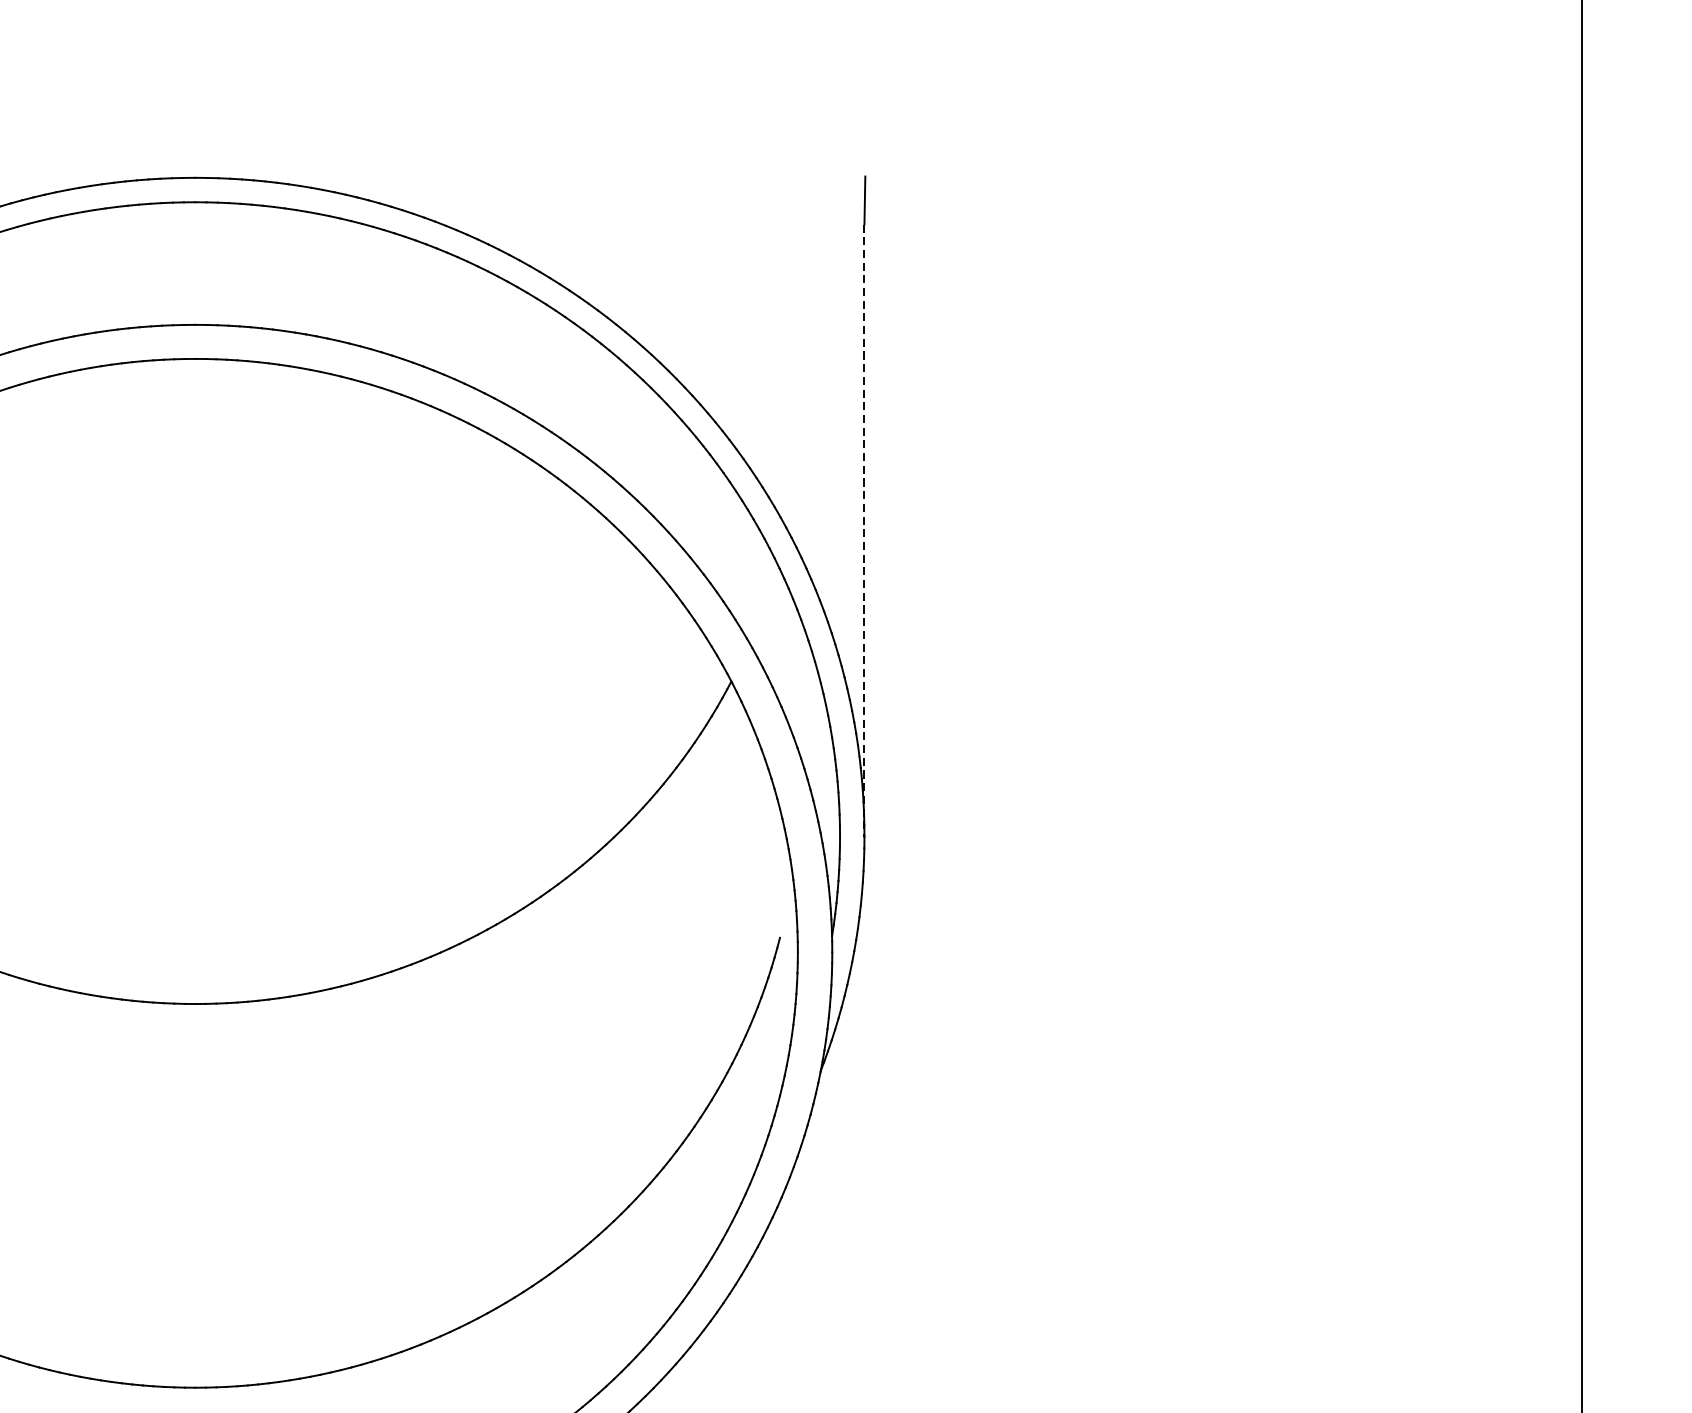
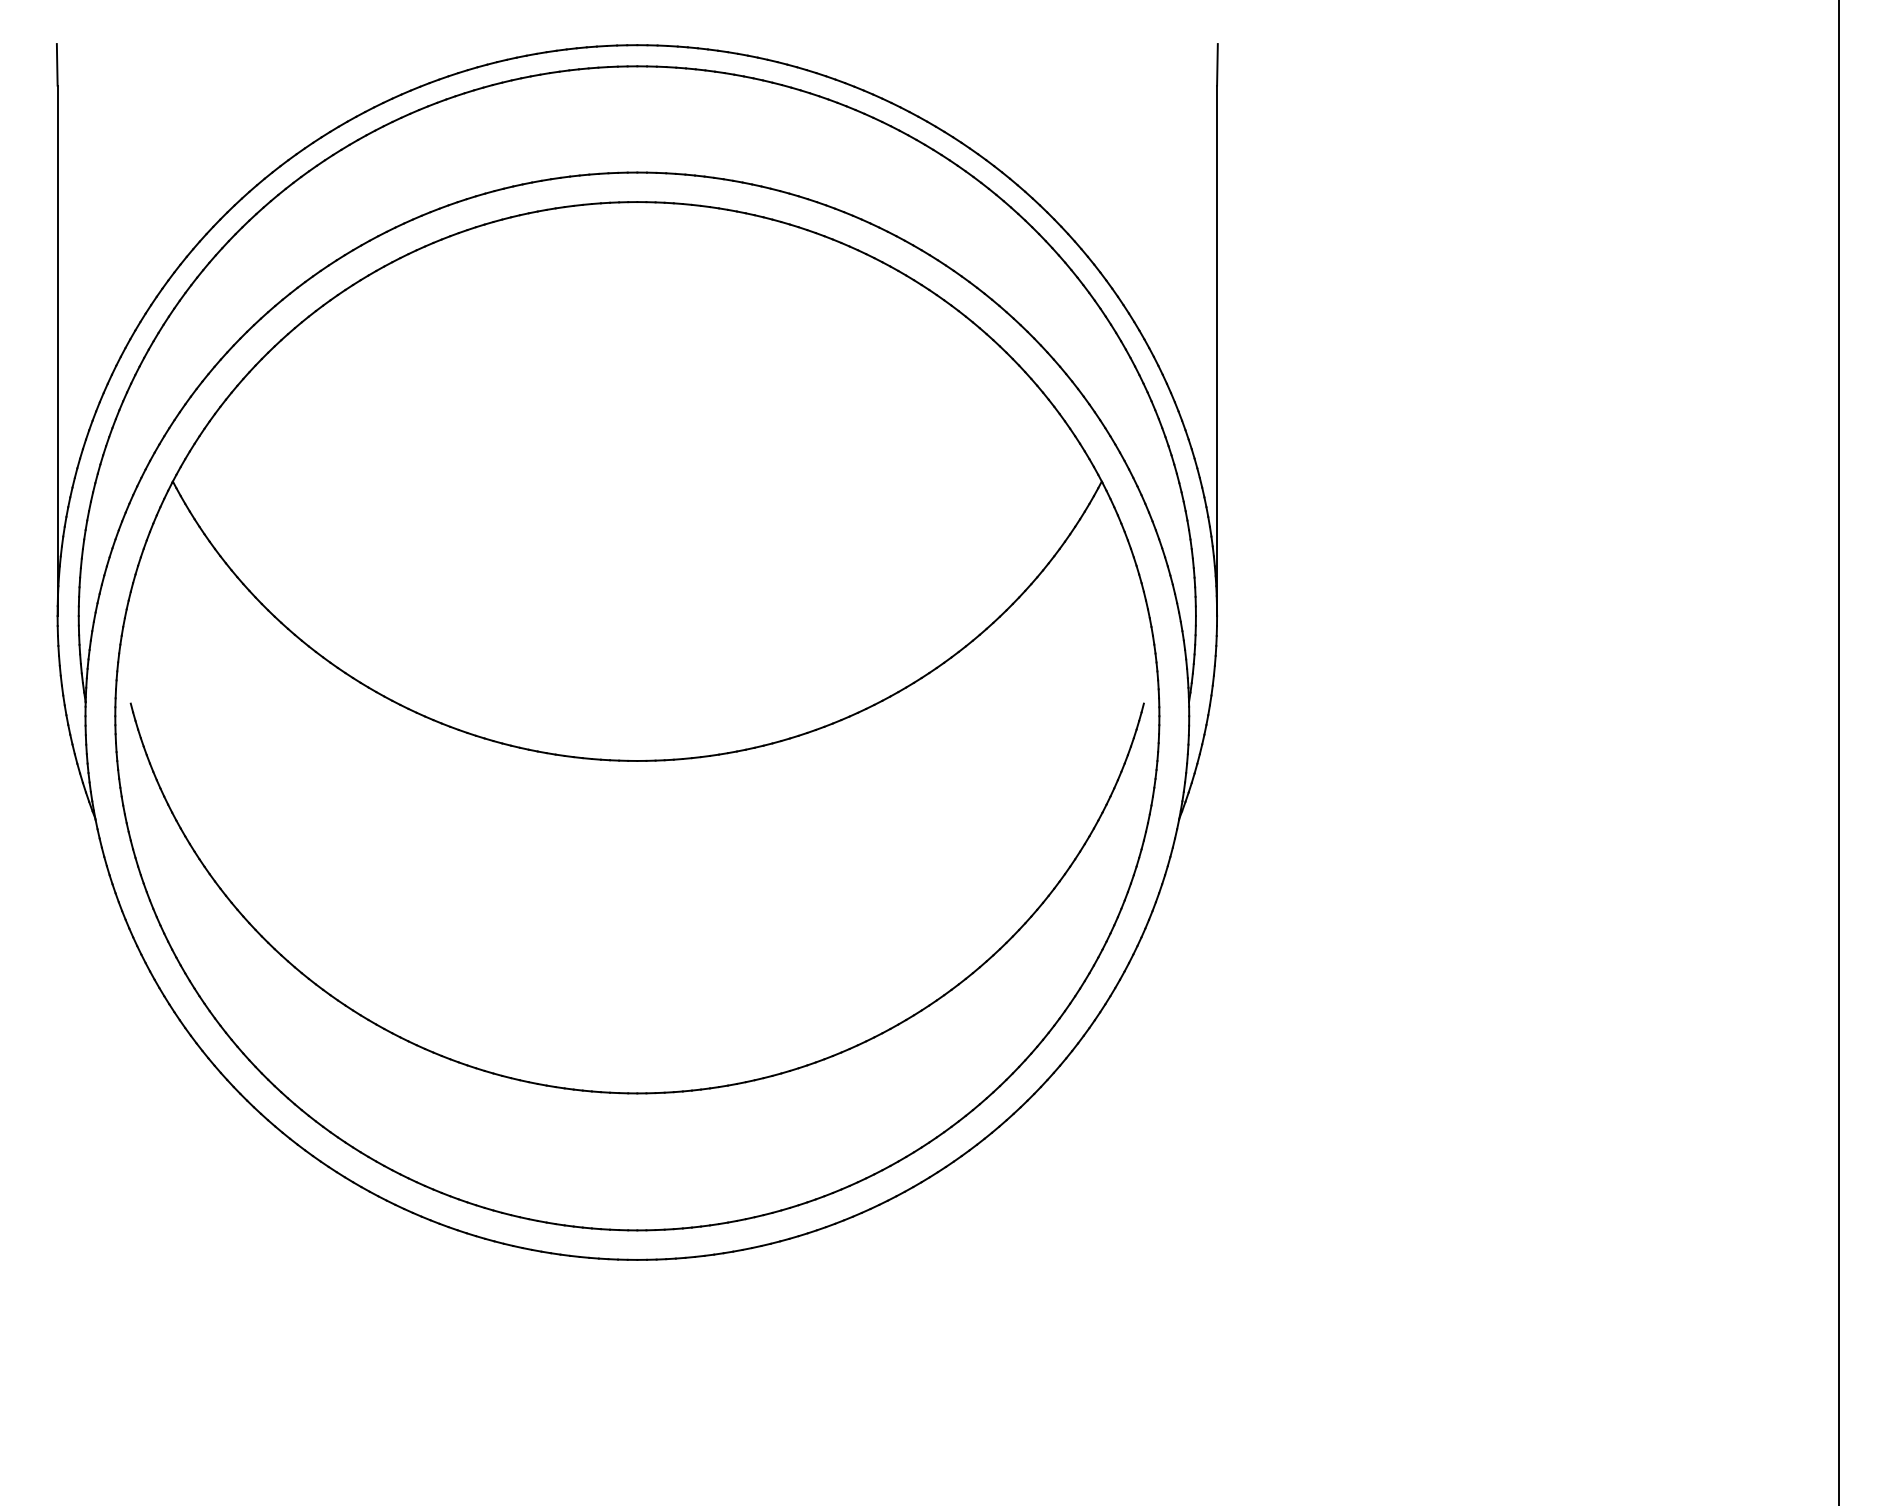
line: (864, 531) -> (1217, 351), dashed -> solid

